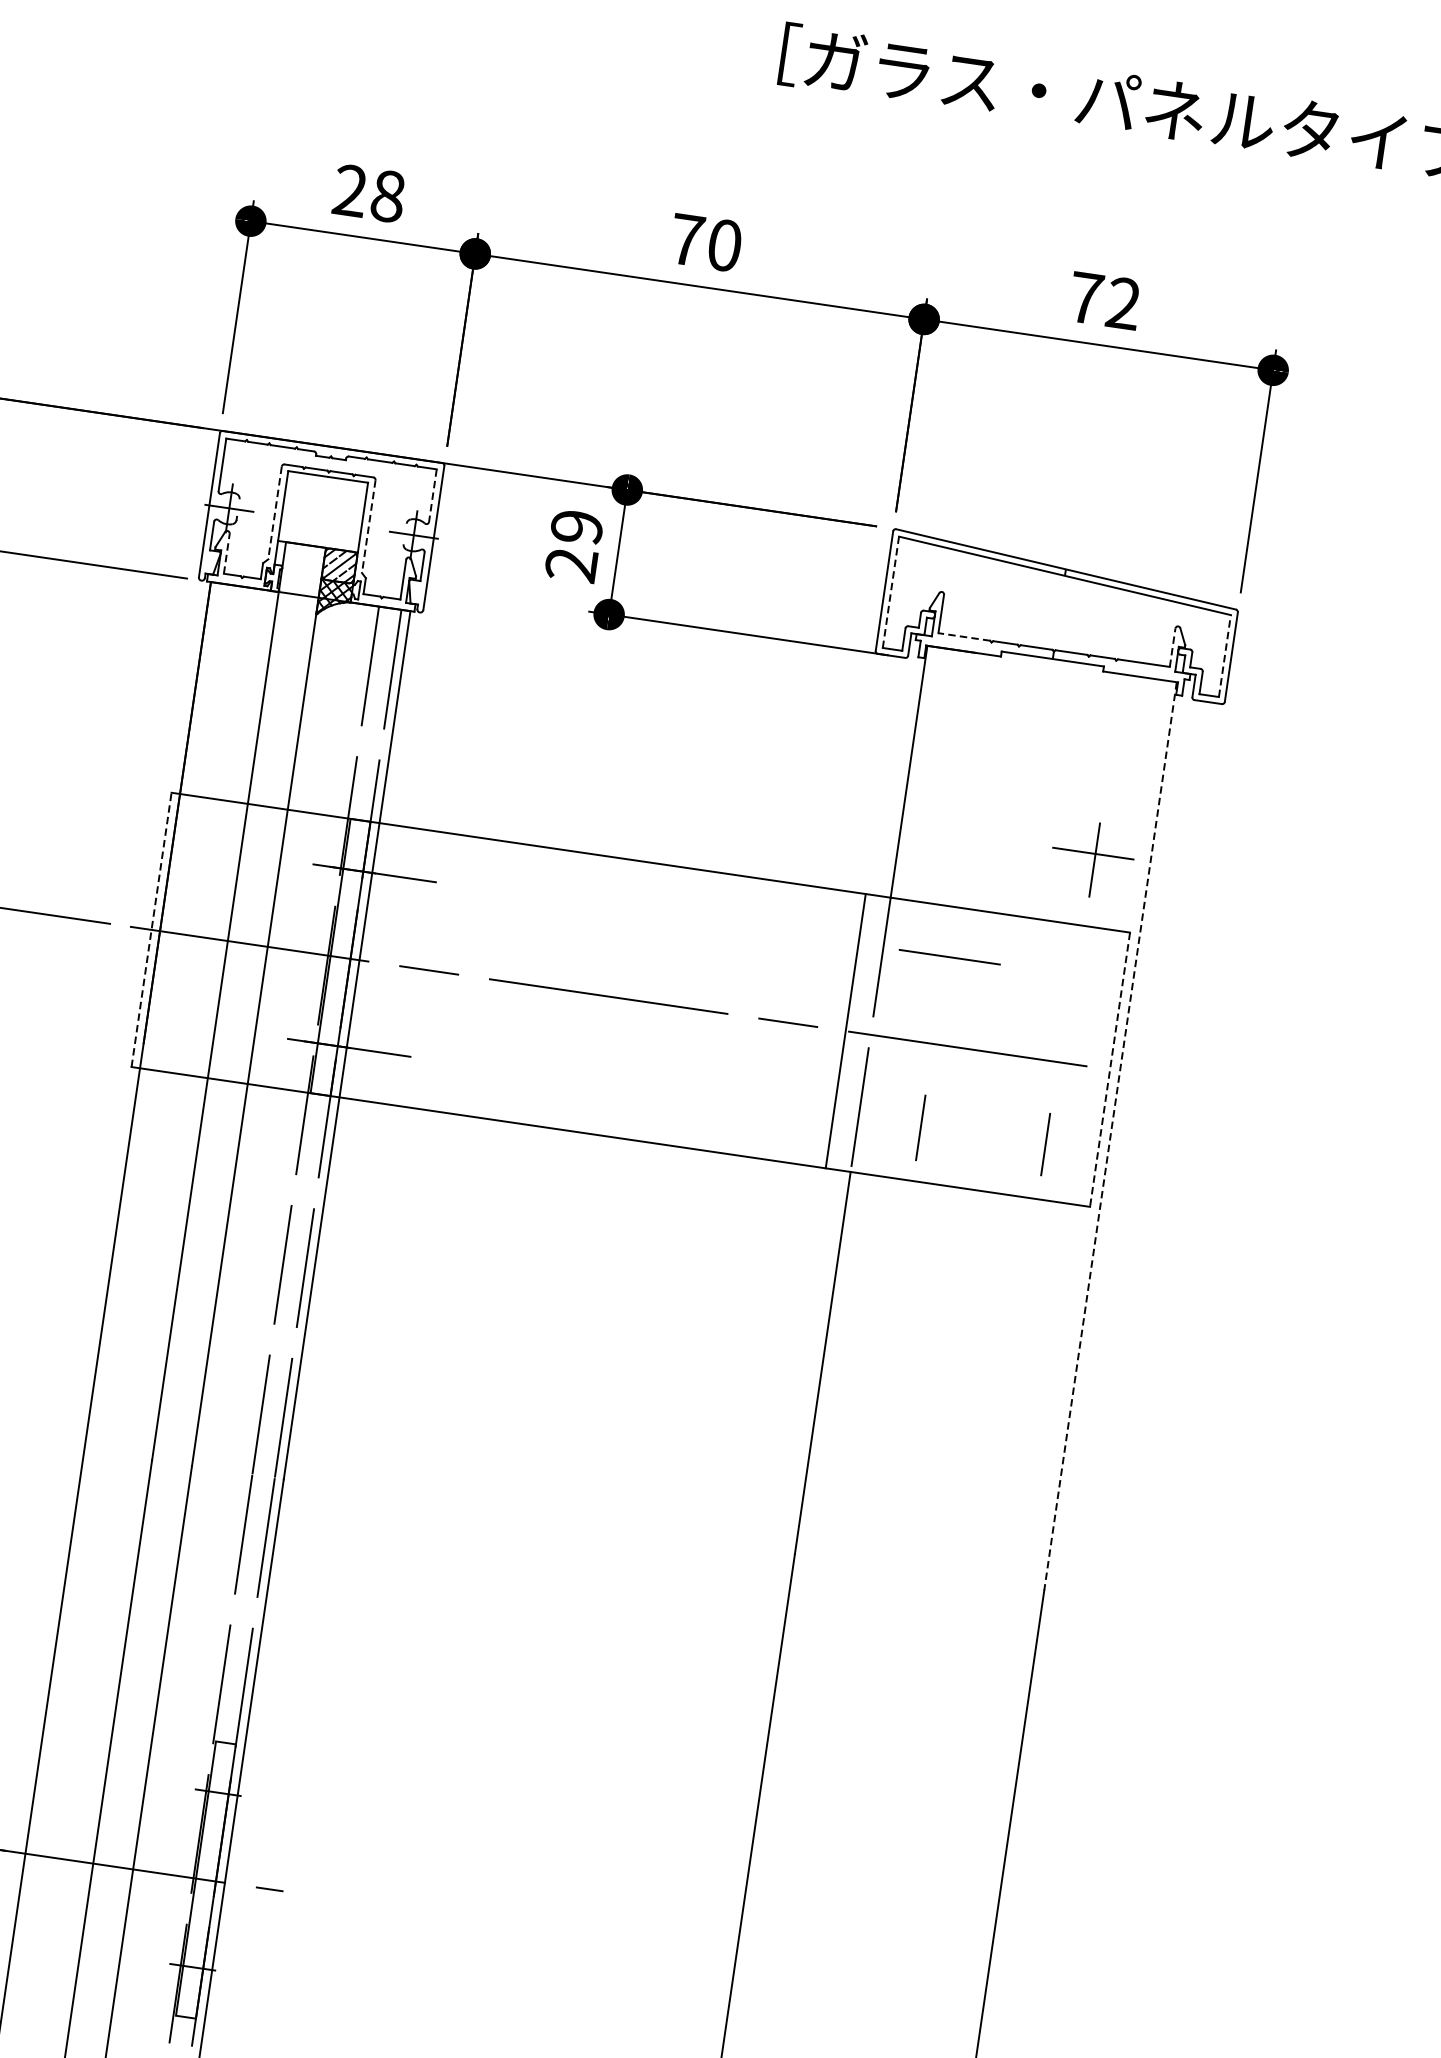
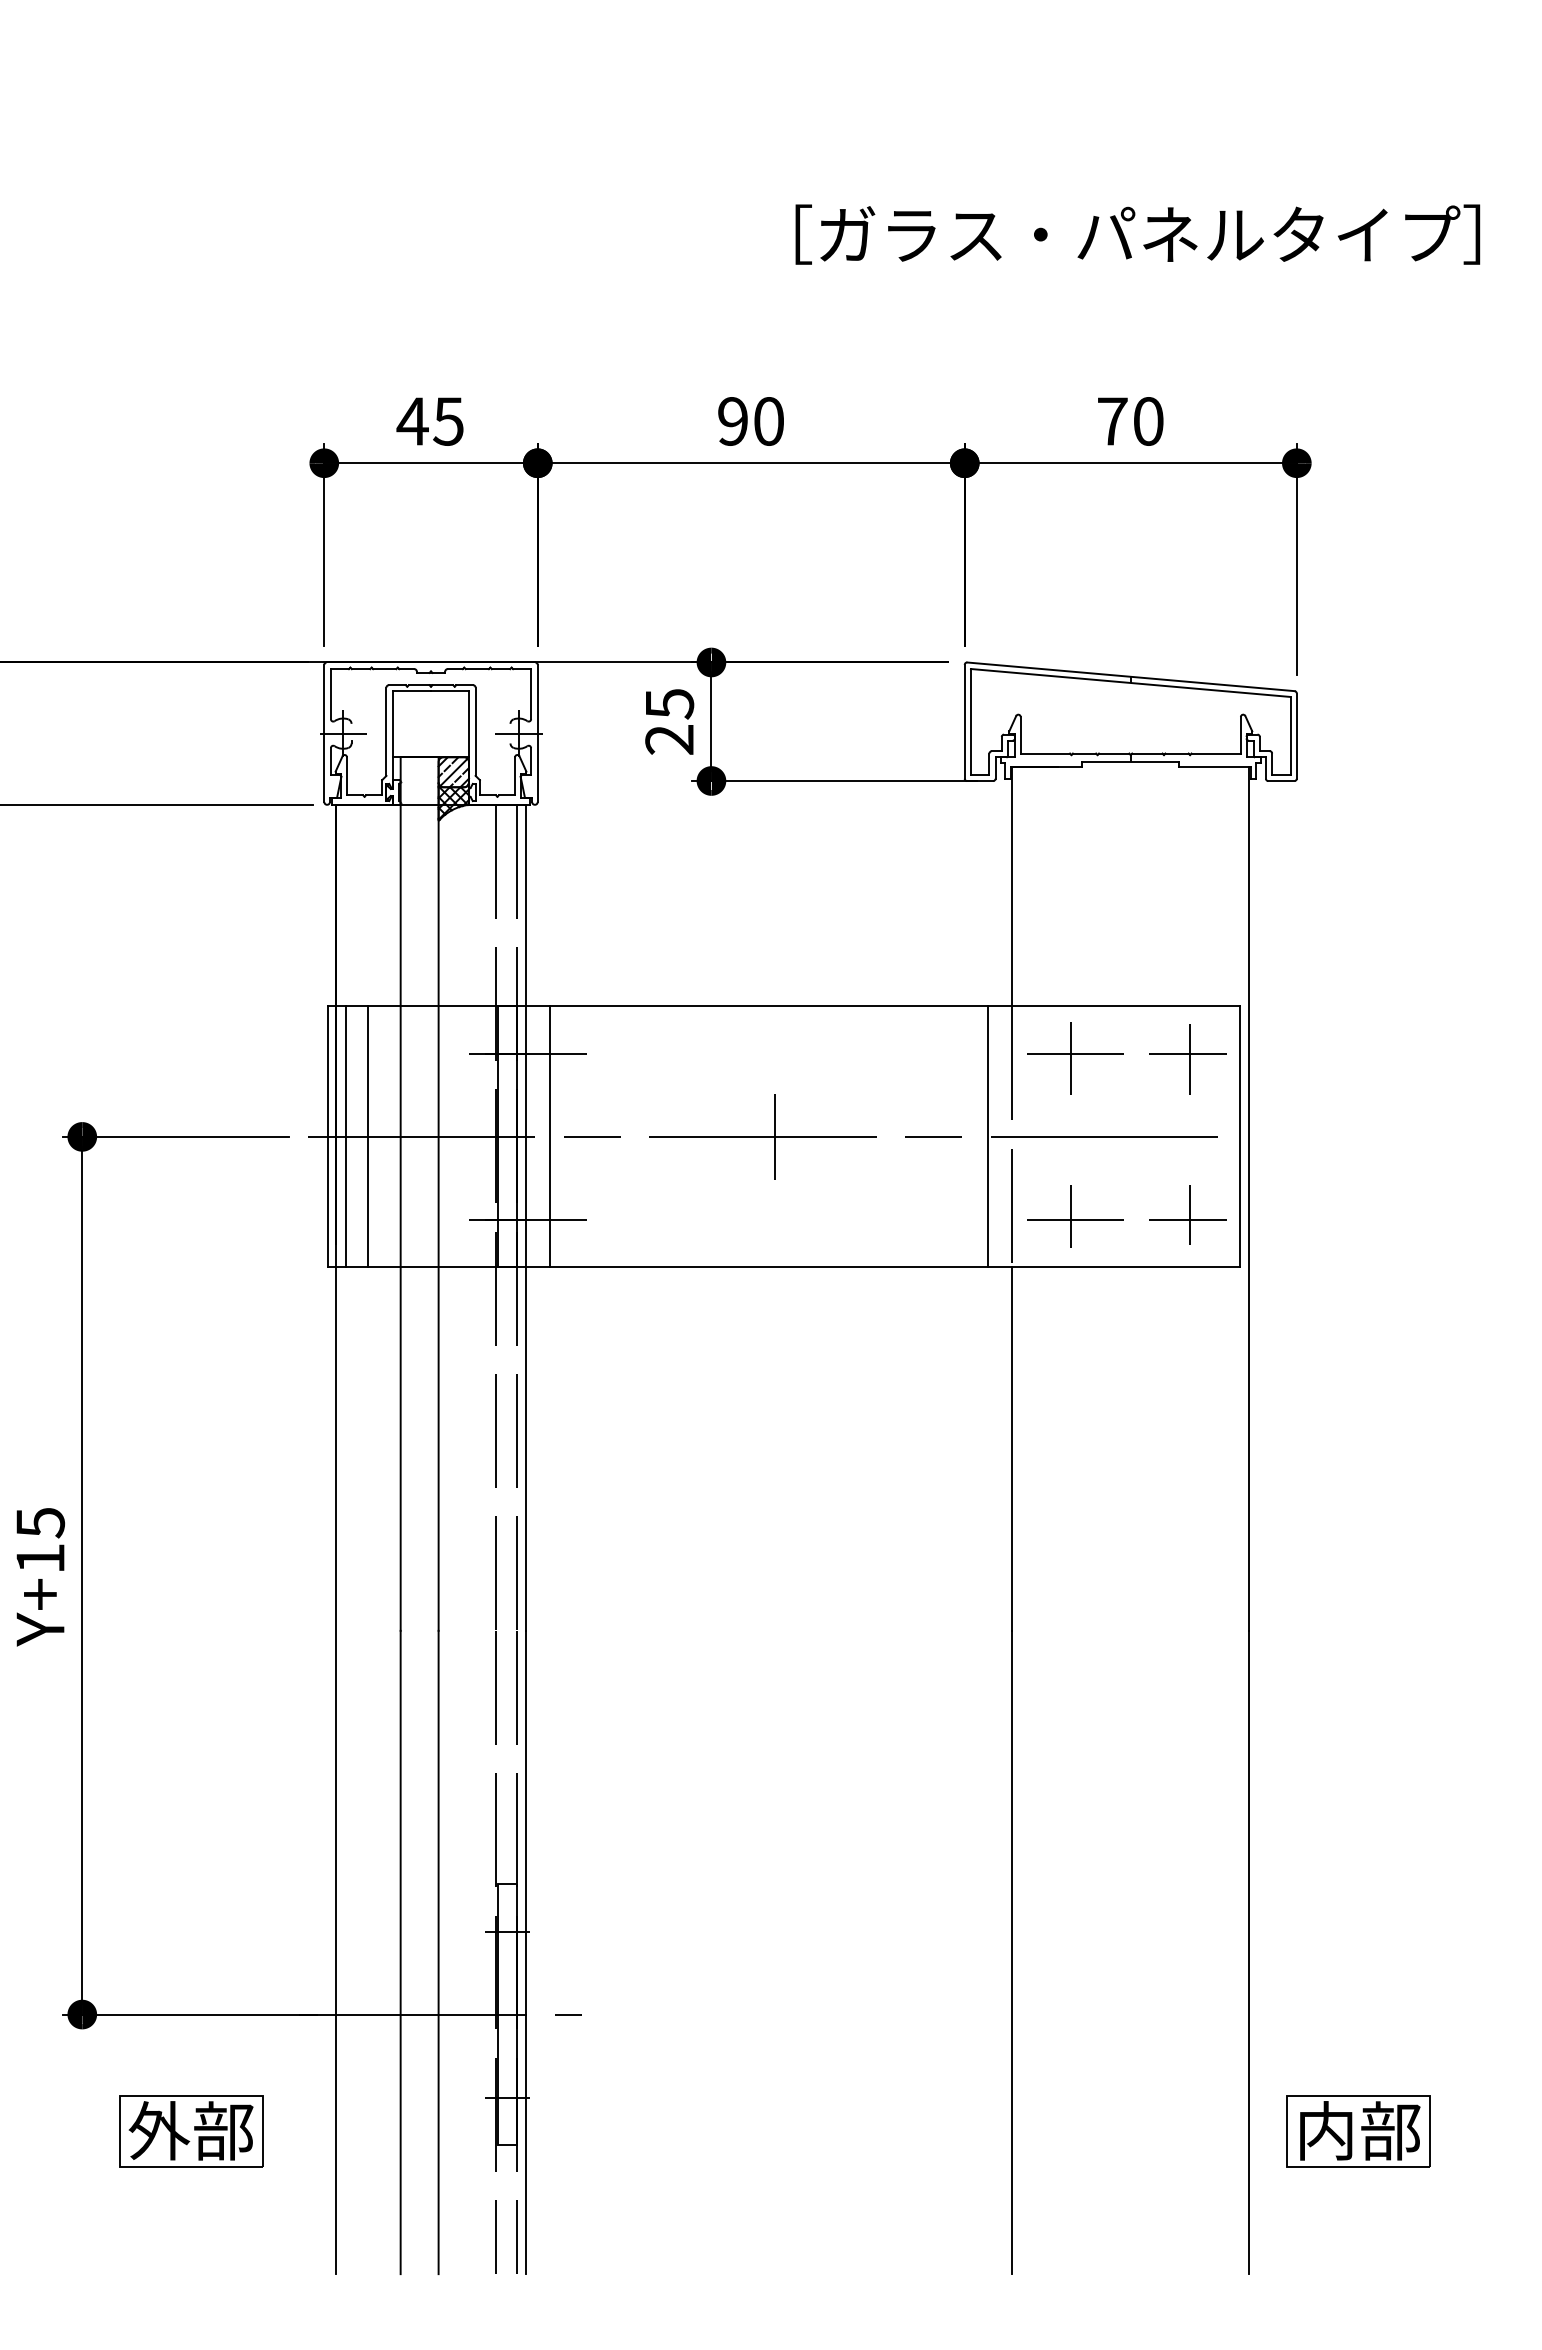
text: (367, 193) -> (429, 421), 28 -> 45
text: (687, 240) -> (733, 421), 70 -> 90
text: (1123, 303) -> (1148, 421), 72 -> 70
line: (433, 496) -> (531, 694), dashed -> solid
line: (274, 513) -> (386, 732), dashed -> solid
line: (368, 527) -> (475, 732), dashed -> solid
text: (576, 527) -> (669, 704), 29 -> 25
line: (227, 554) -> (347, 776), dashed -> solid
line: (890, 591) -> (970, 721), dashed -> solid
line: (964, 636) -> (1045, 753), dashed -> solid
line: (1172, 646) -> (1240, 734), dashed -> solid
line: (1224, 655) -> (1290, 735), dashed -> solid
part: (1091, 859) -> (1187, 1059), moved
line: (152, 929) -> (328, 1136), dashed -> solid
line: (169, 932) -> (345, 1136), added
line: (193, 935) -> (367, 1136), added
line: (945, 961) -> (1071, 1058), added
line: (384, 963) -> (549, 1136), added
line: (620, 997) -> (774, 1136), added
line: (1109, 1070) -> (1239, 1137), dashed -> solid
line: (923, 1131) -> (1074, 1219), added
line: (1110, 1137) -> (1249, 1199), dashed -> solid
line: (1042, 1148) -> (1187, 1219), added

